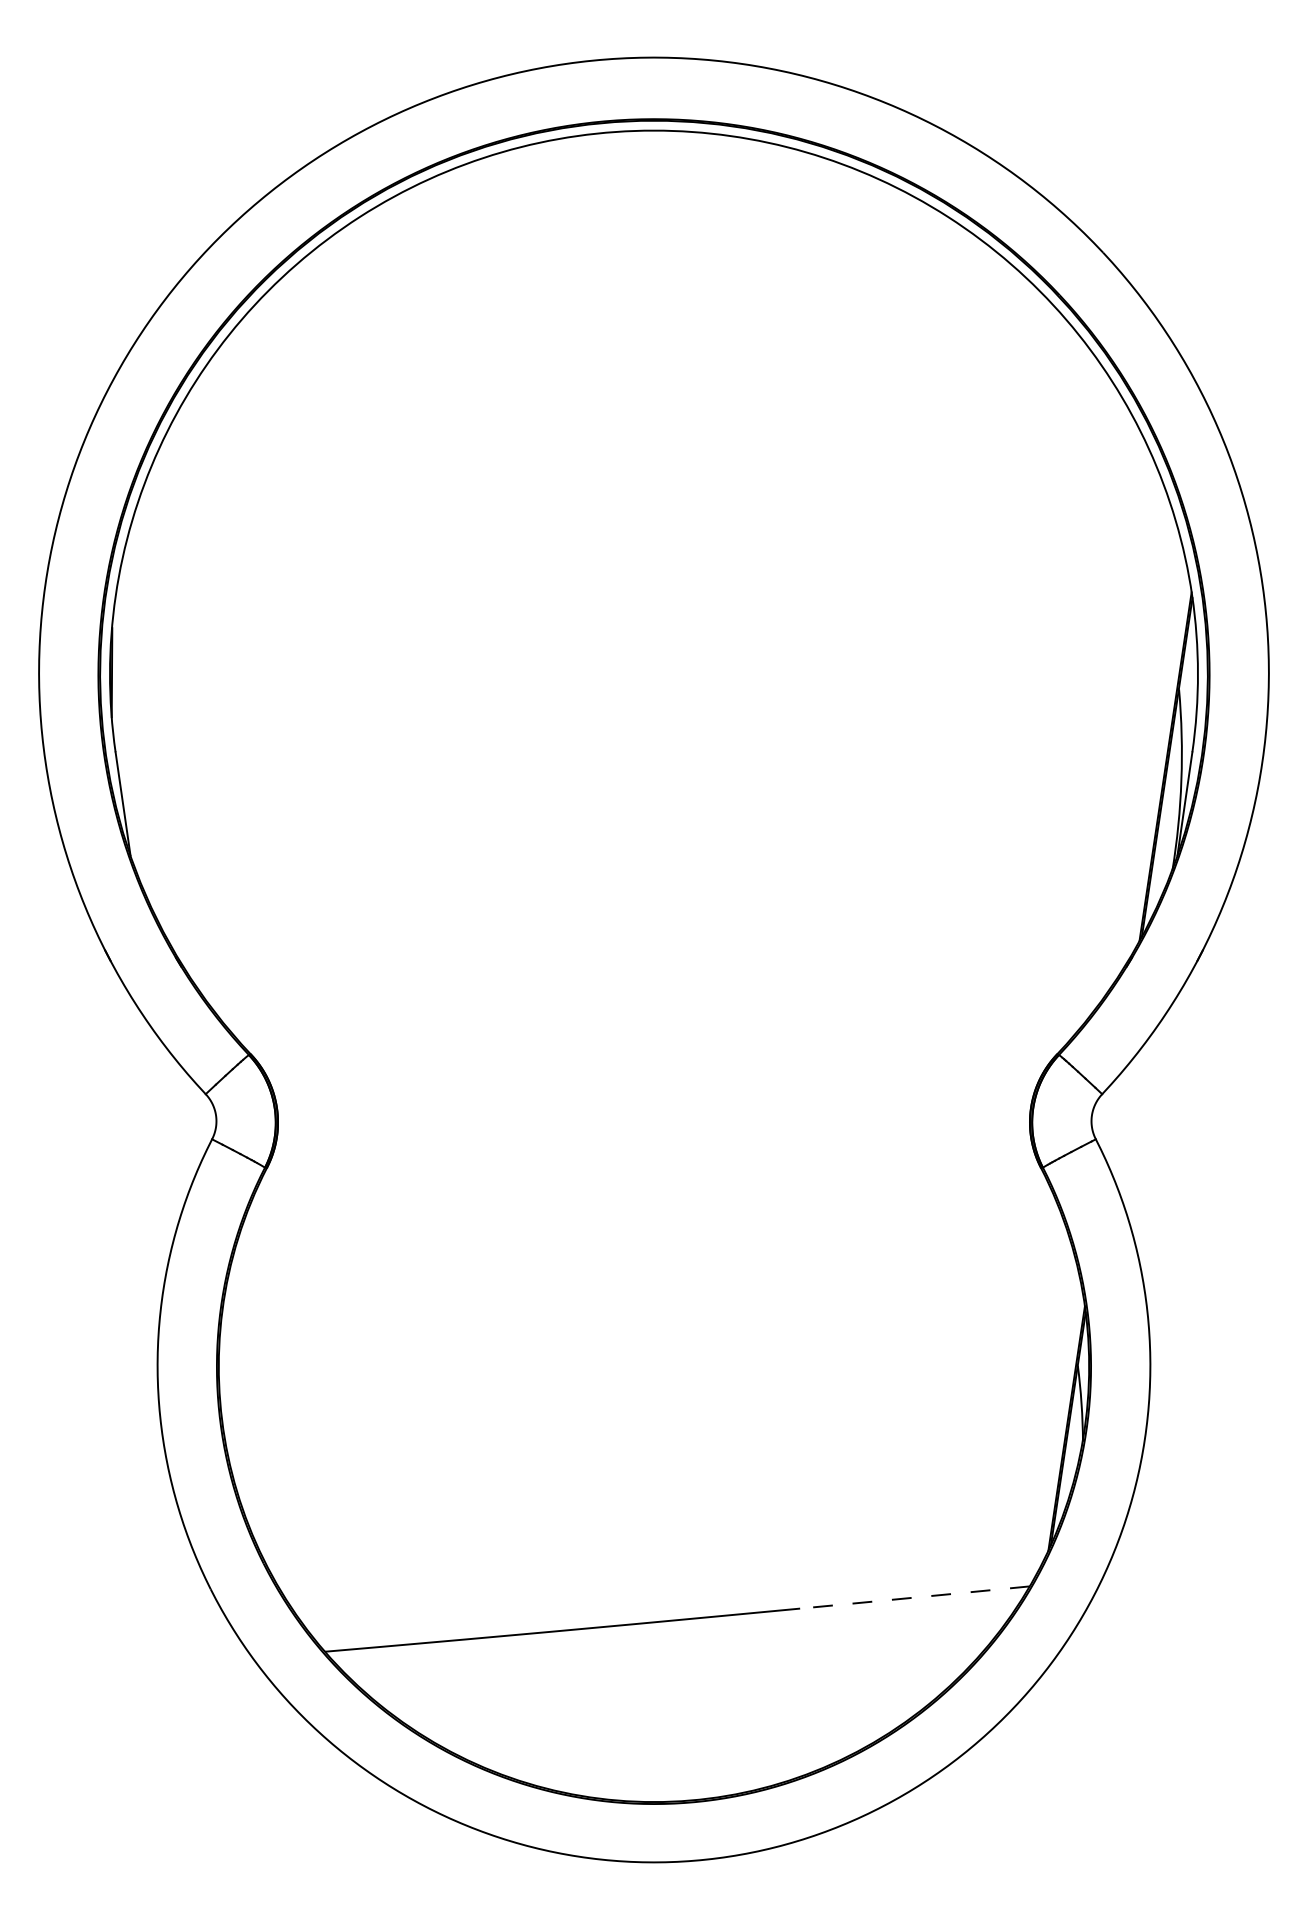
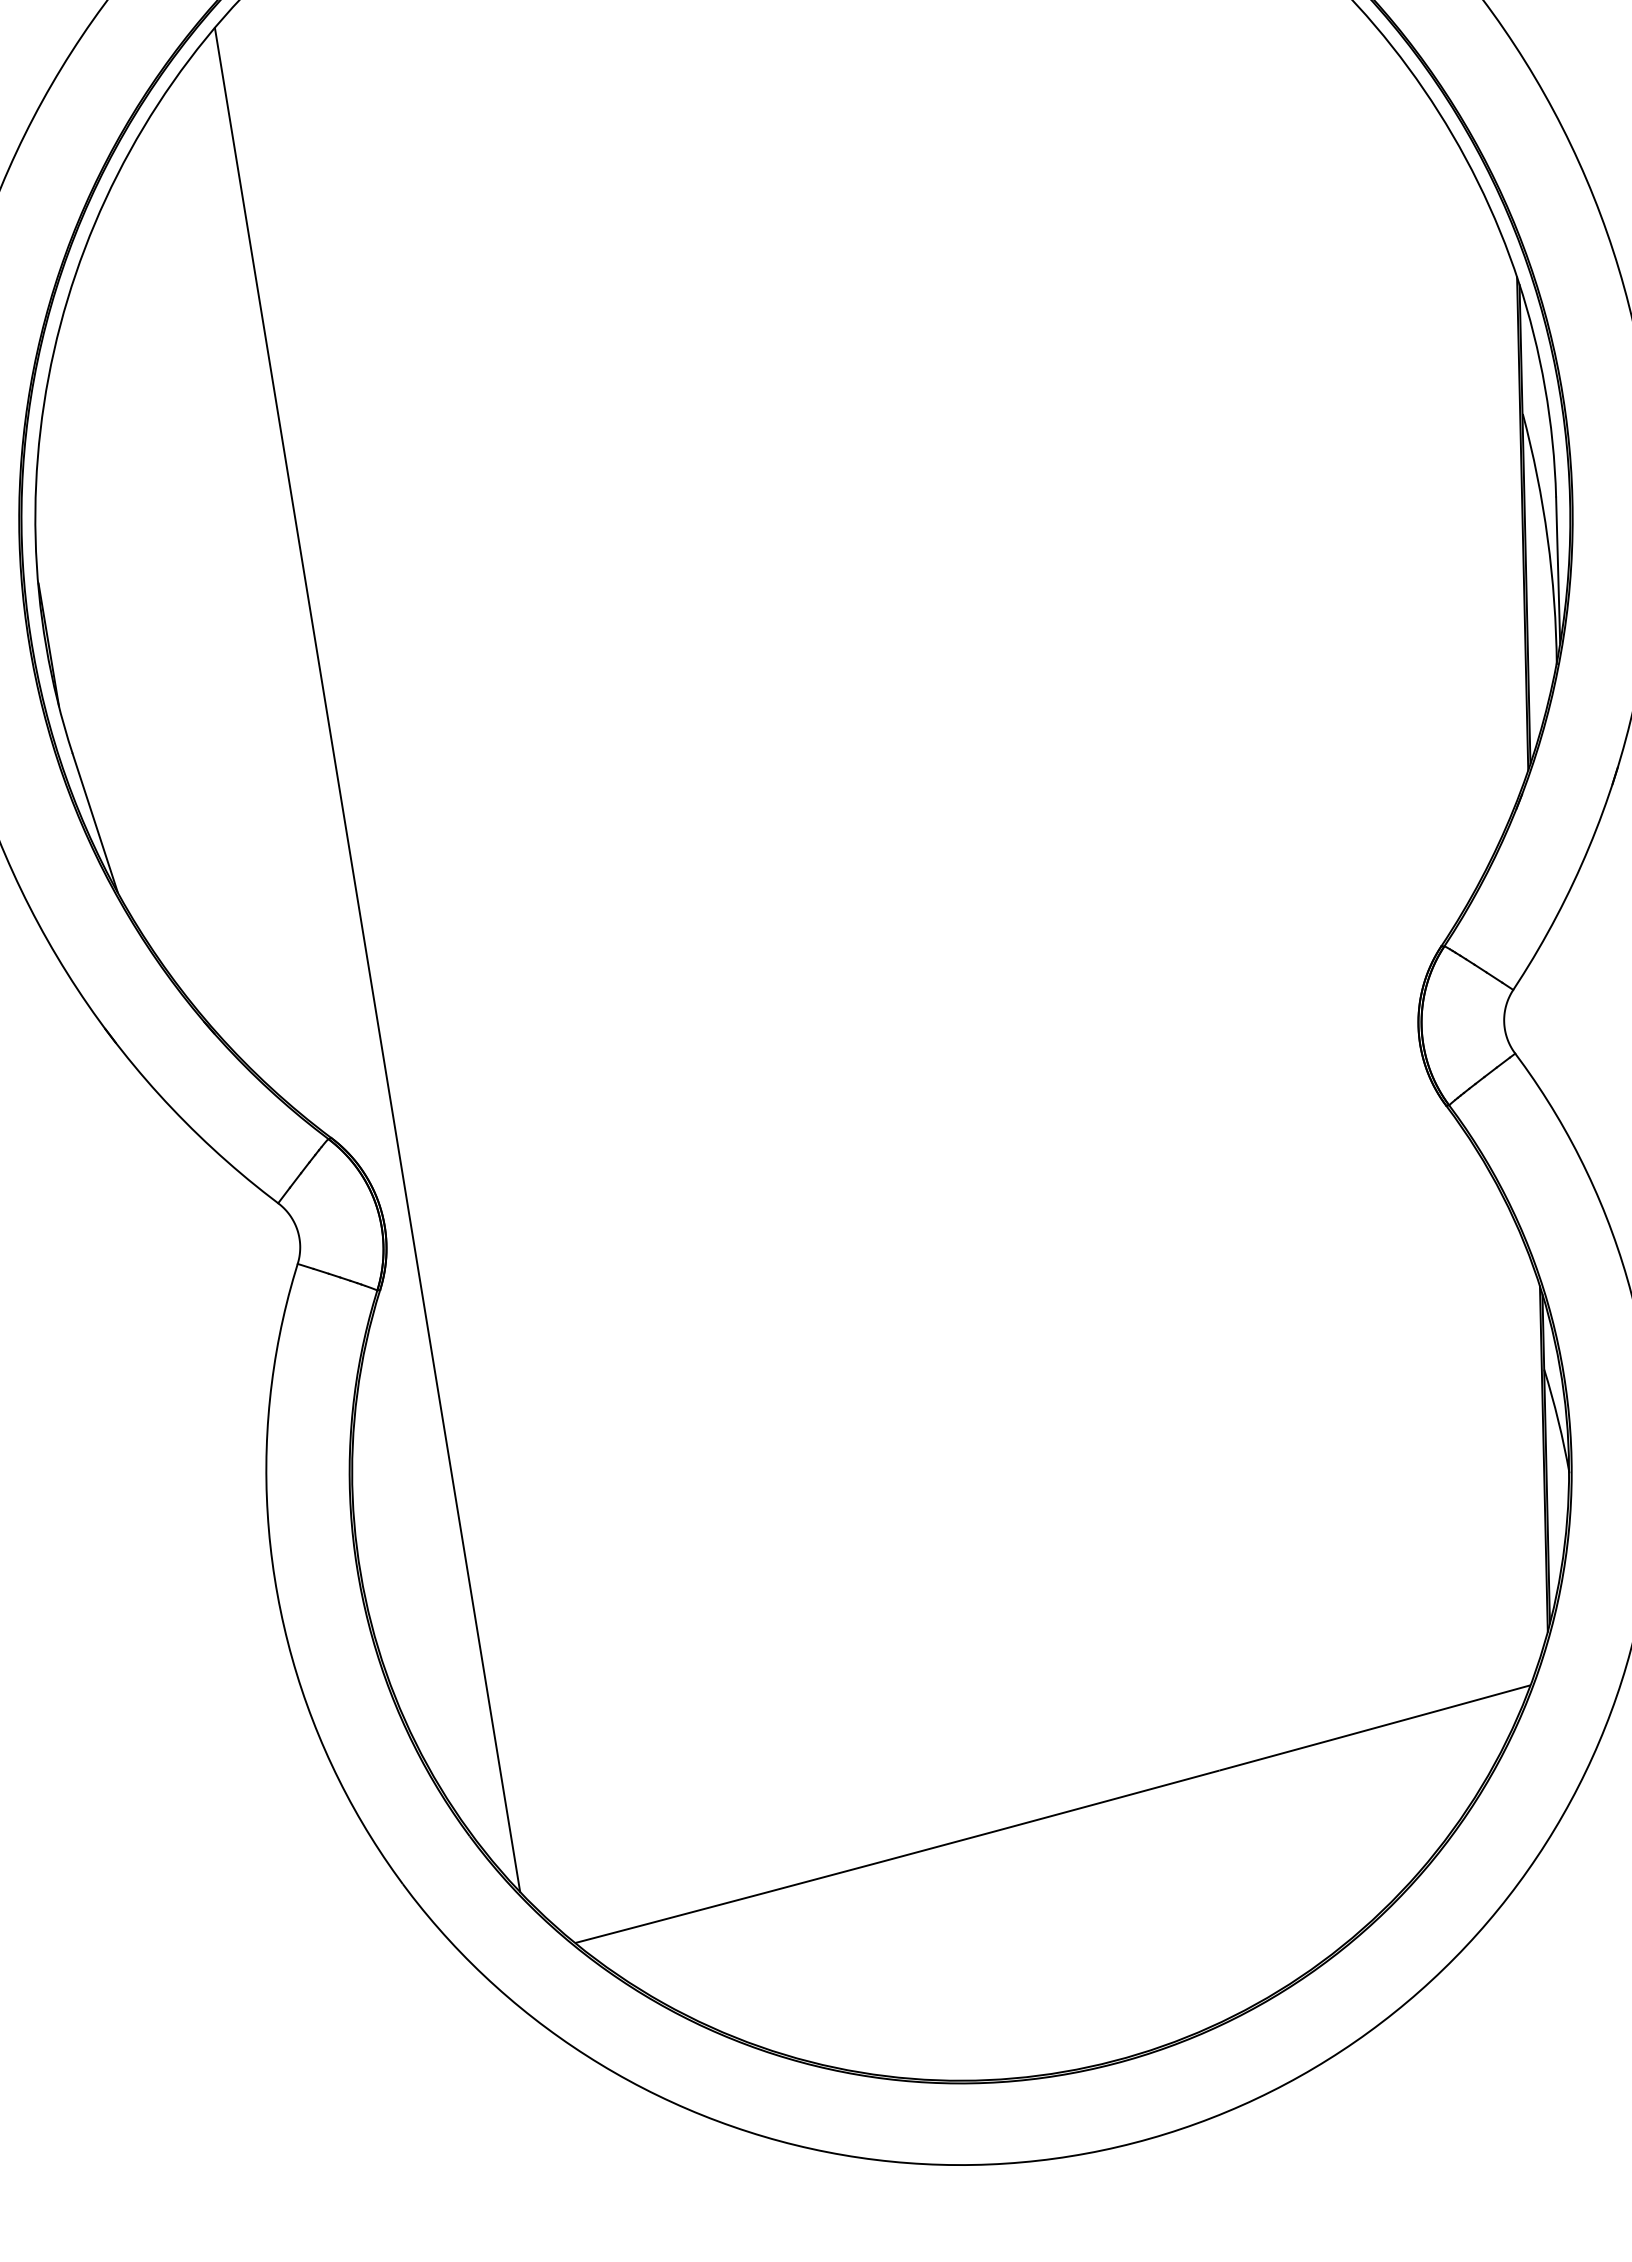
line: (298, 933) -> (367, 959), added
line: (914, 1597) -> (1374, 1728), dashed -> solid

